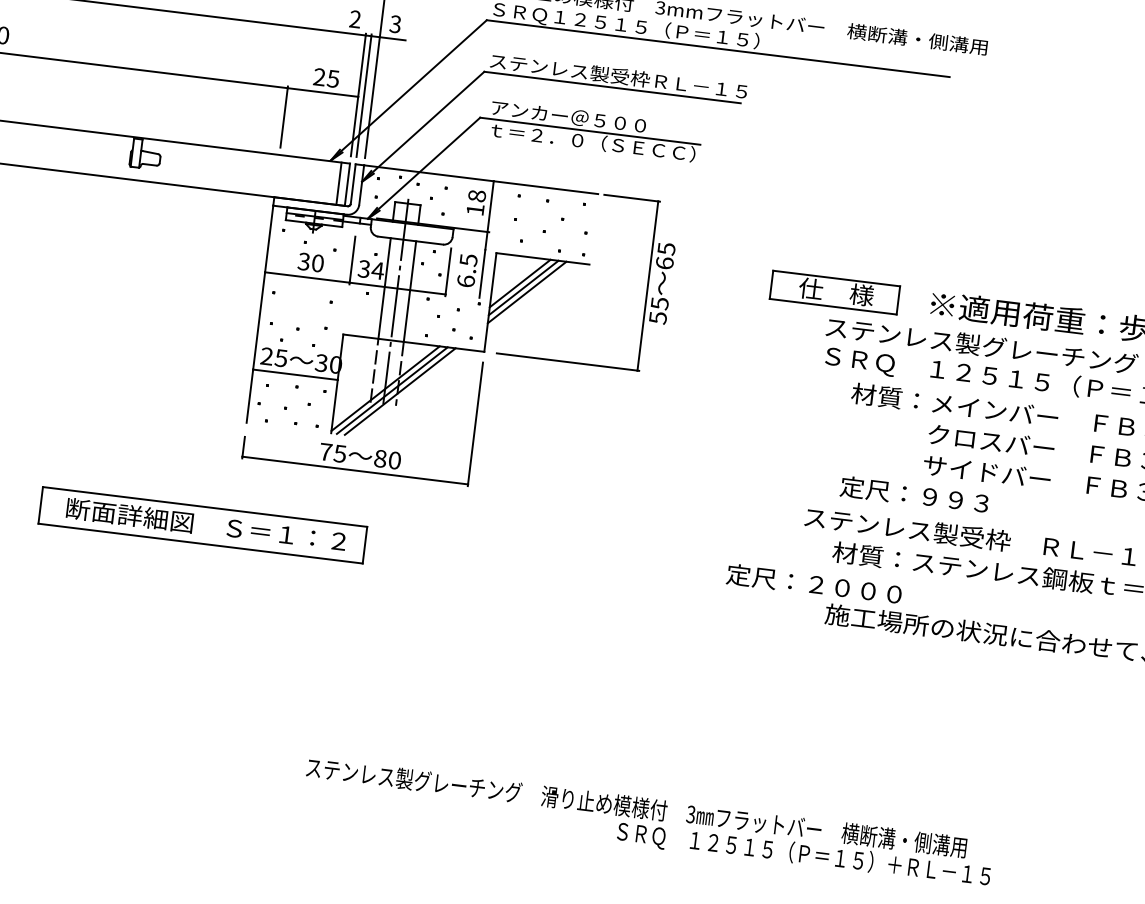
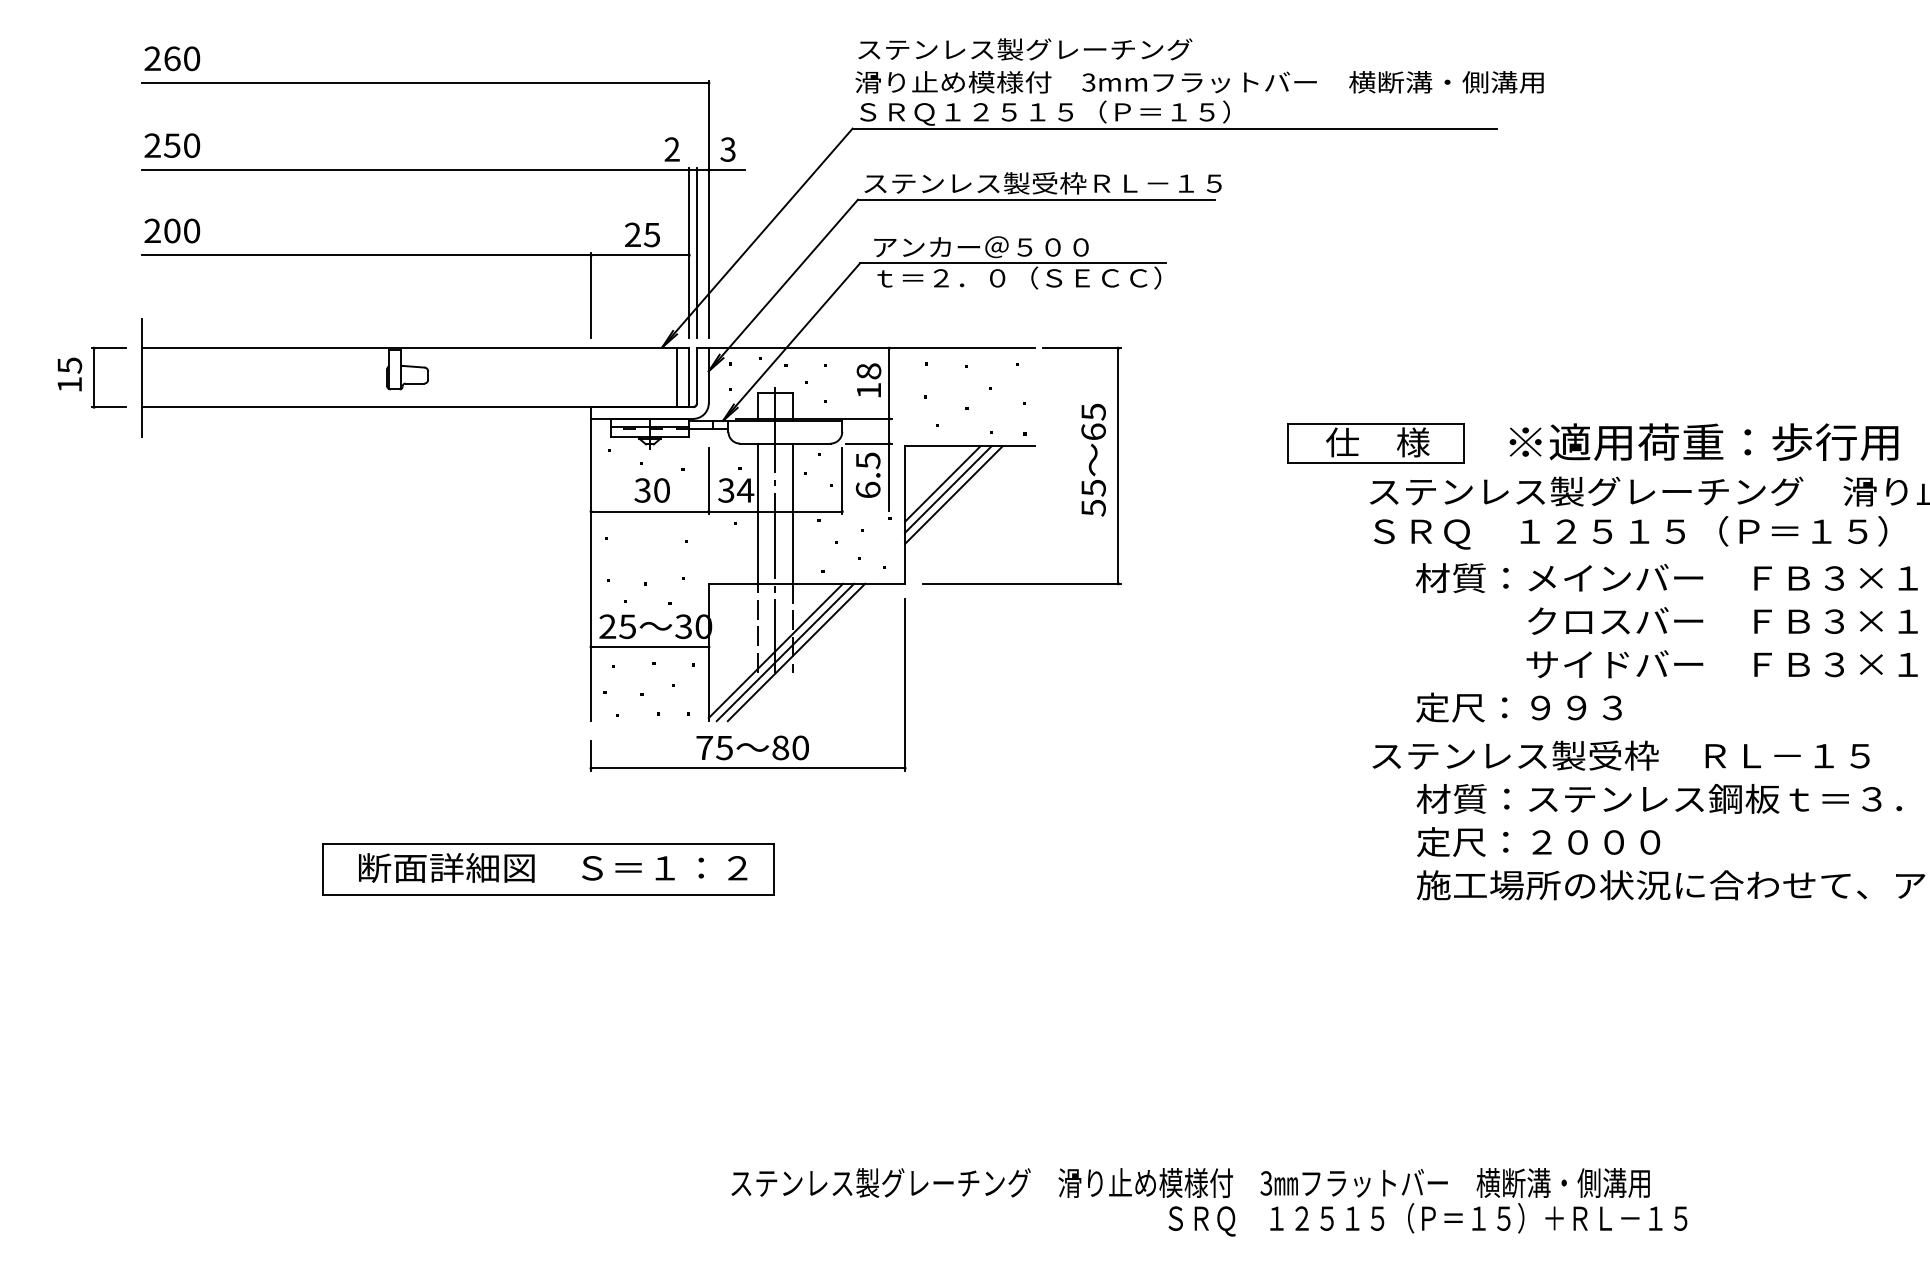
line: (470, 247) -> (868, 443), added
text: (662, 283) -> (1093, 459), moved
text: (814, 583) -> (1538, 841), moved

